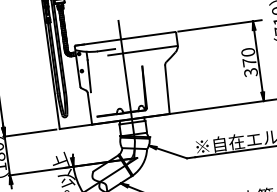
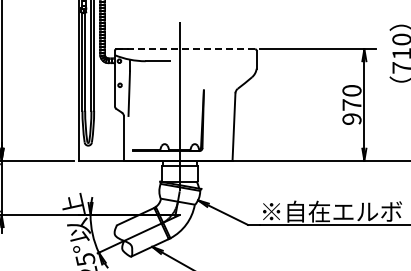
line: (125, 39) -> (186, 49), solid -> dashed
line: (142, 50) -> (207, 68), removed
text: (250, 72) -> (351, 119), 370 -> 970

